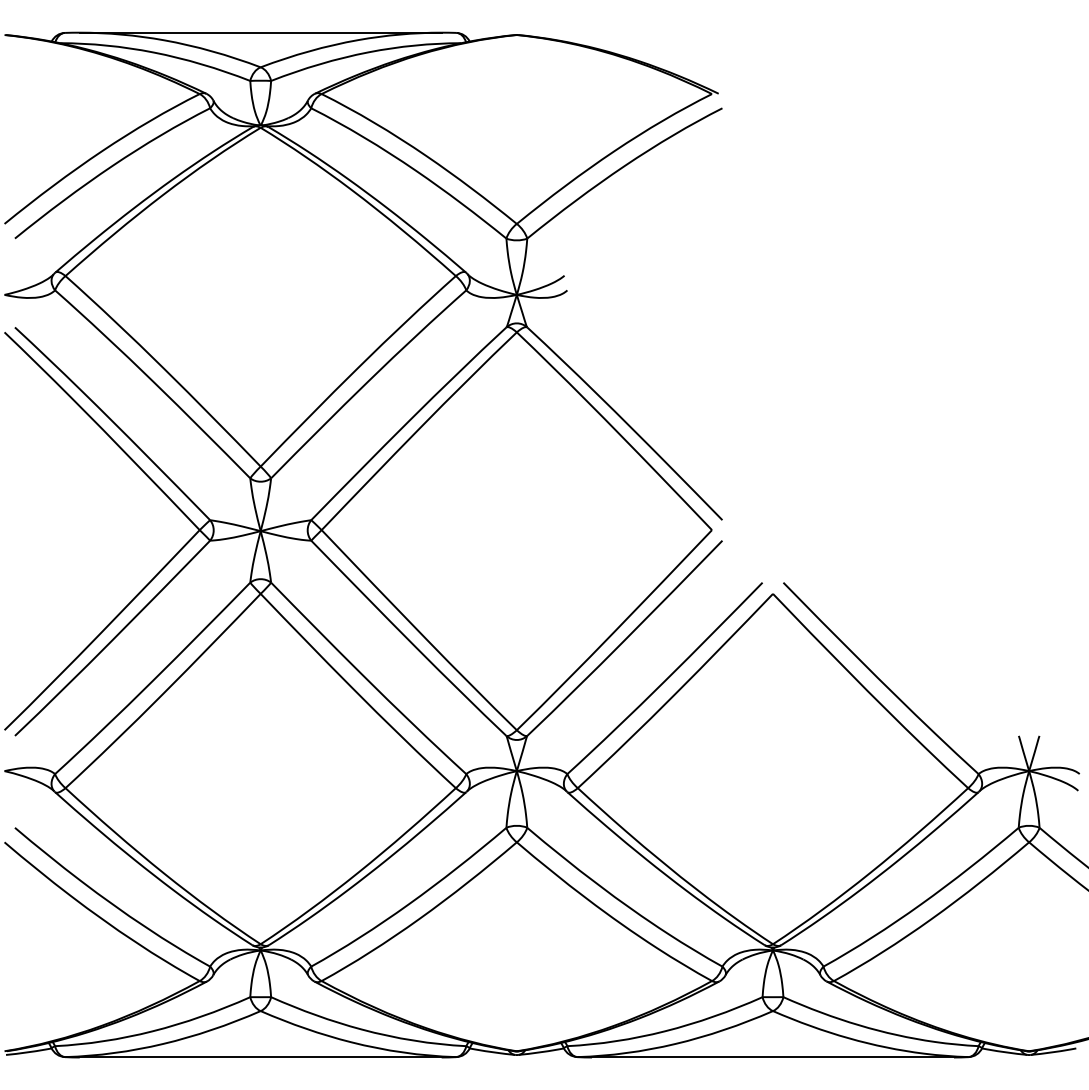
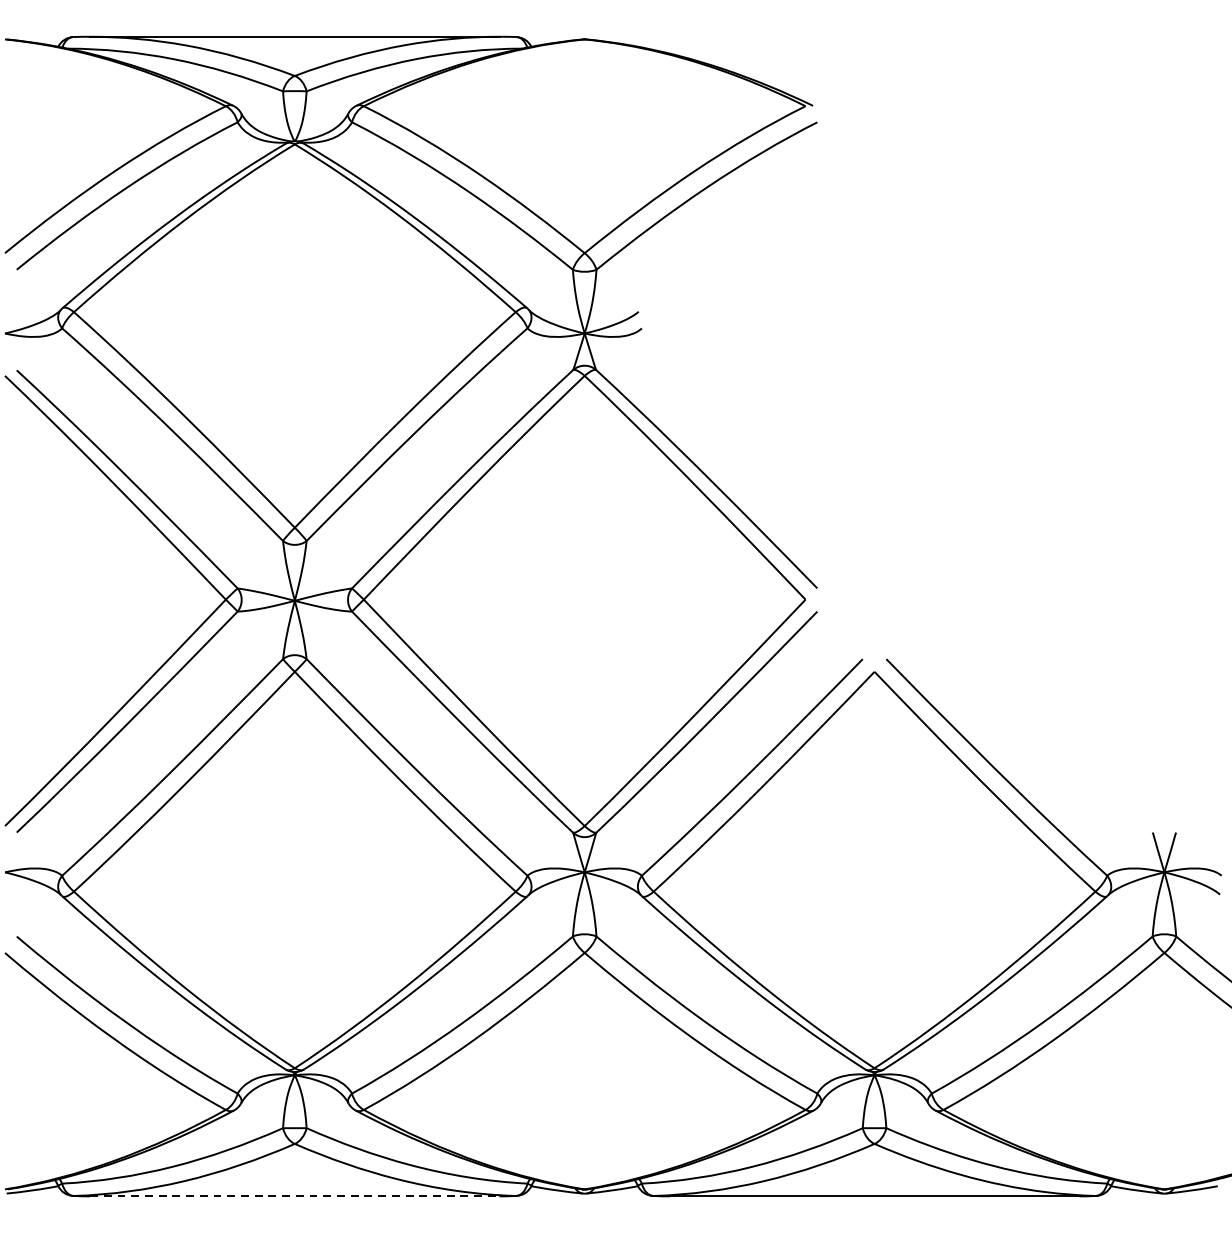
line: (260, 1057) -> (294, 1196), solid -> dashed

